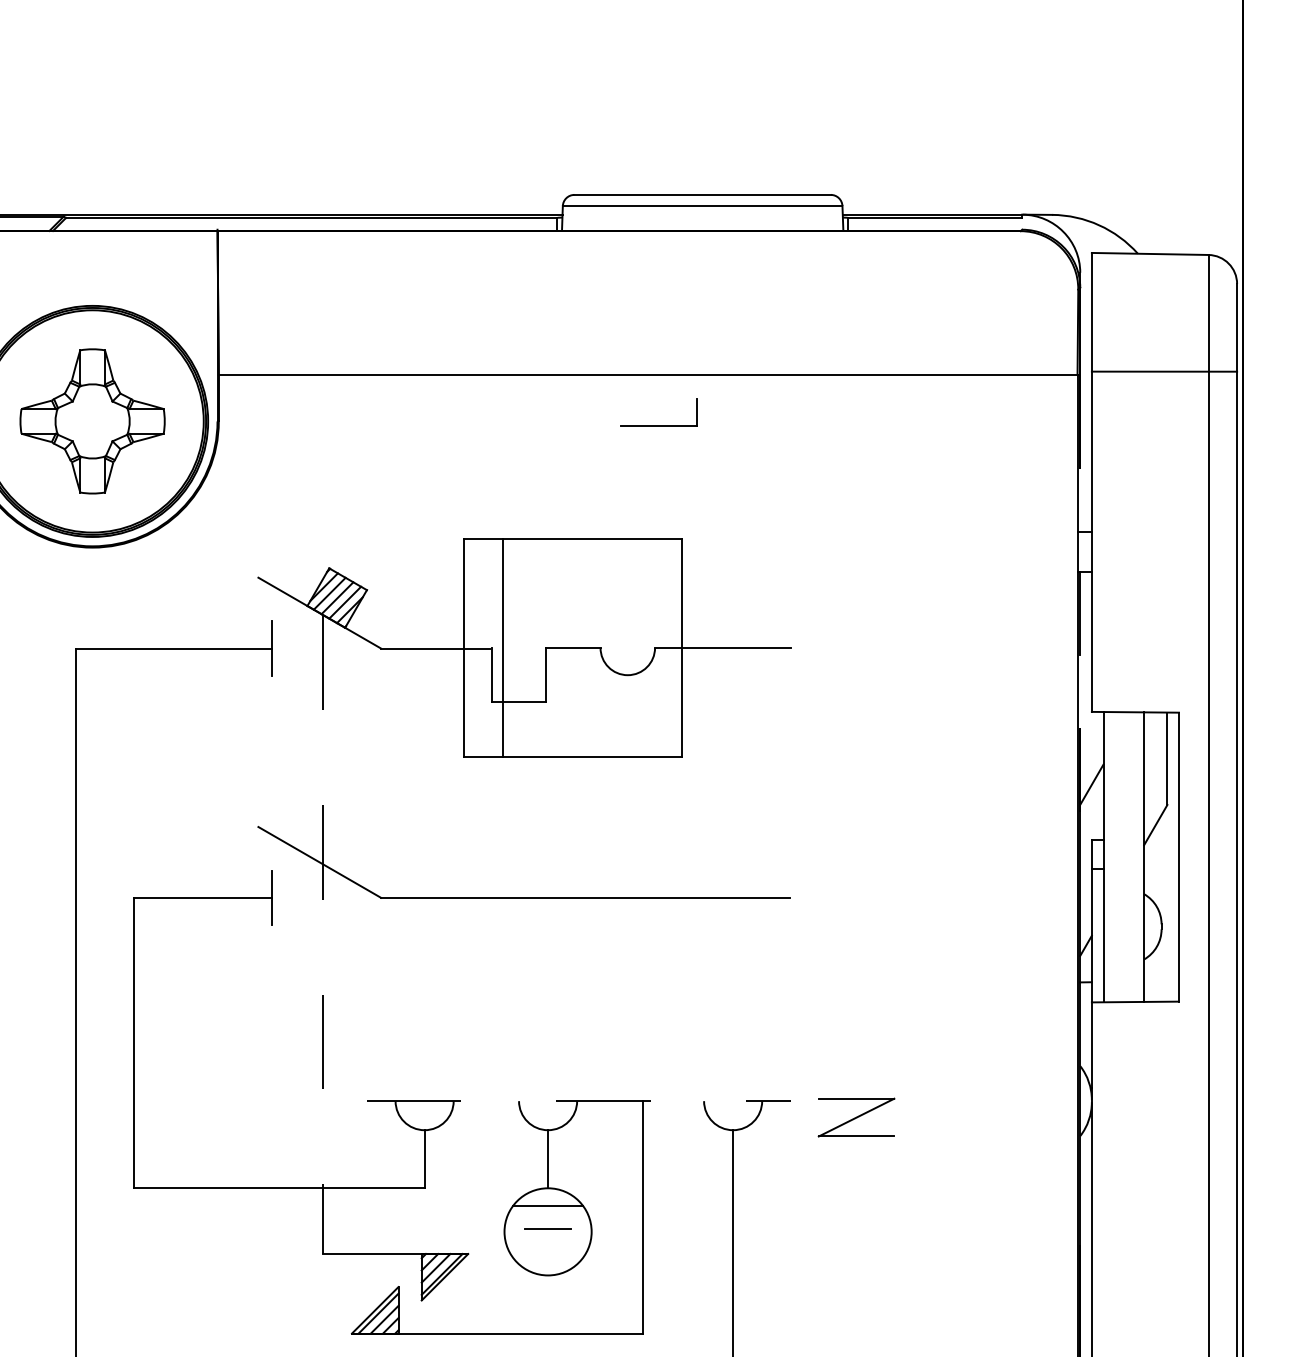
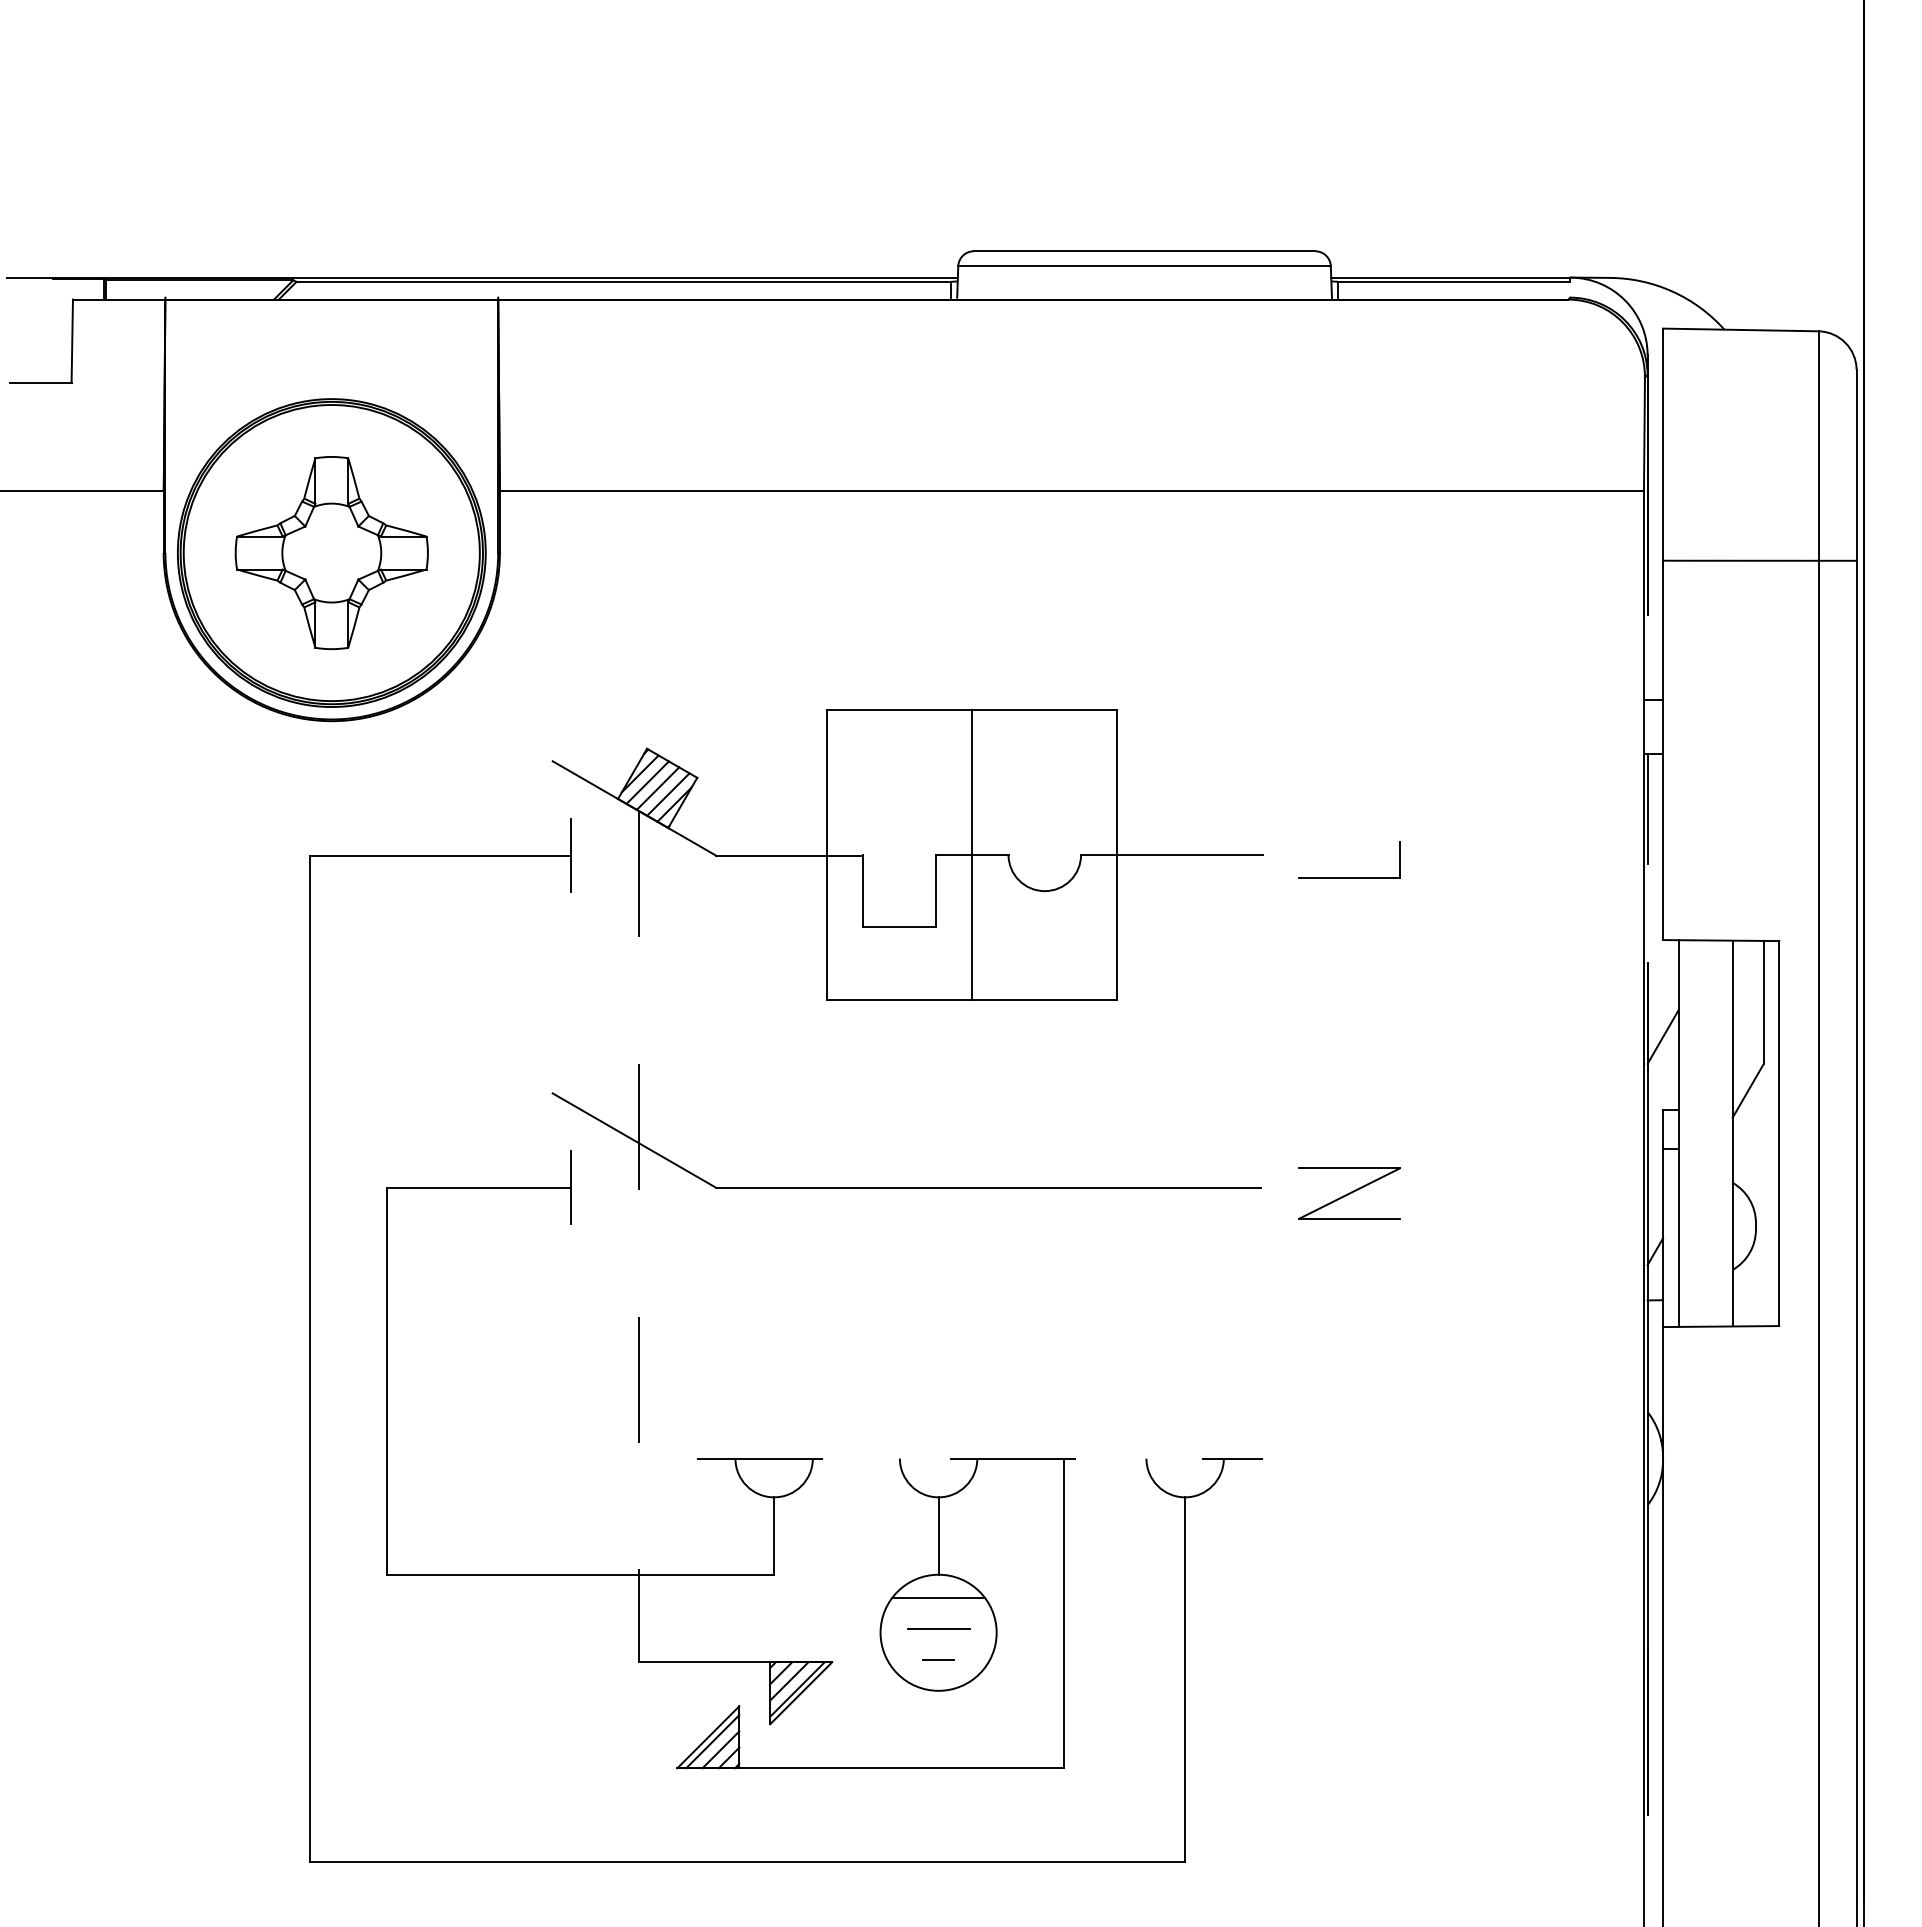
line: (1164, 371) -> (1759, 560), moved
part: (659, 425) -> (1349, 877), moved
line: (502, 647) -> (972, 854), moved
part: (856, 1117) -> (1349, 1193), moved
line: (548, 1251) -> (938, 1659), added

